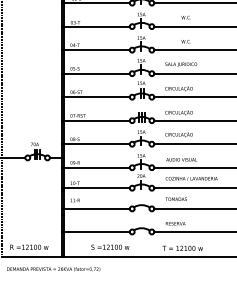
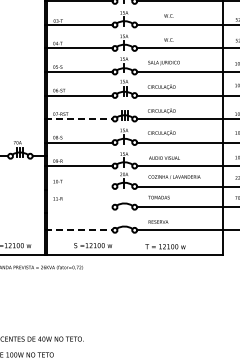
line: (95, 121) -> (78, 119), solid -> dashed
line: (95, 188) -> (78, 186), removed
line: (95, 209) -> (78, 207), removed
line: (95, 232) -> (78, 230), solid -> dashed

